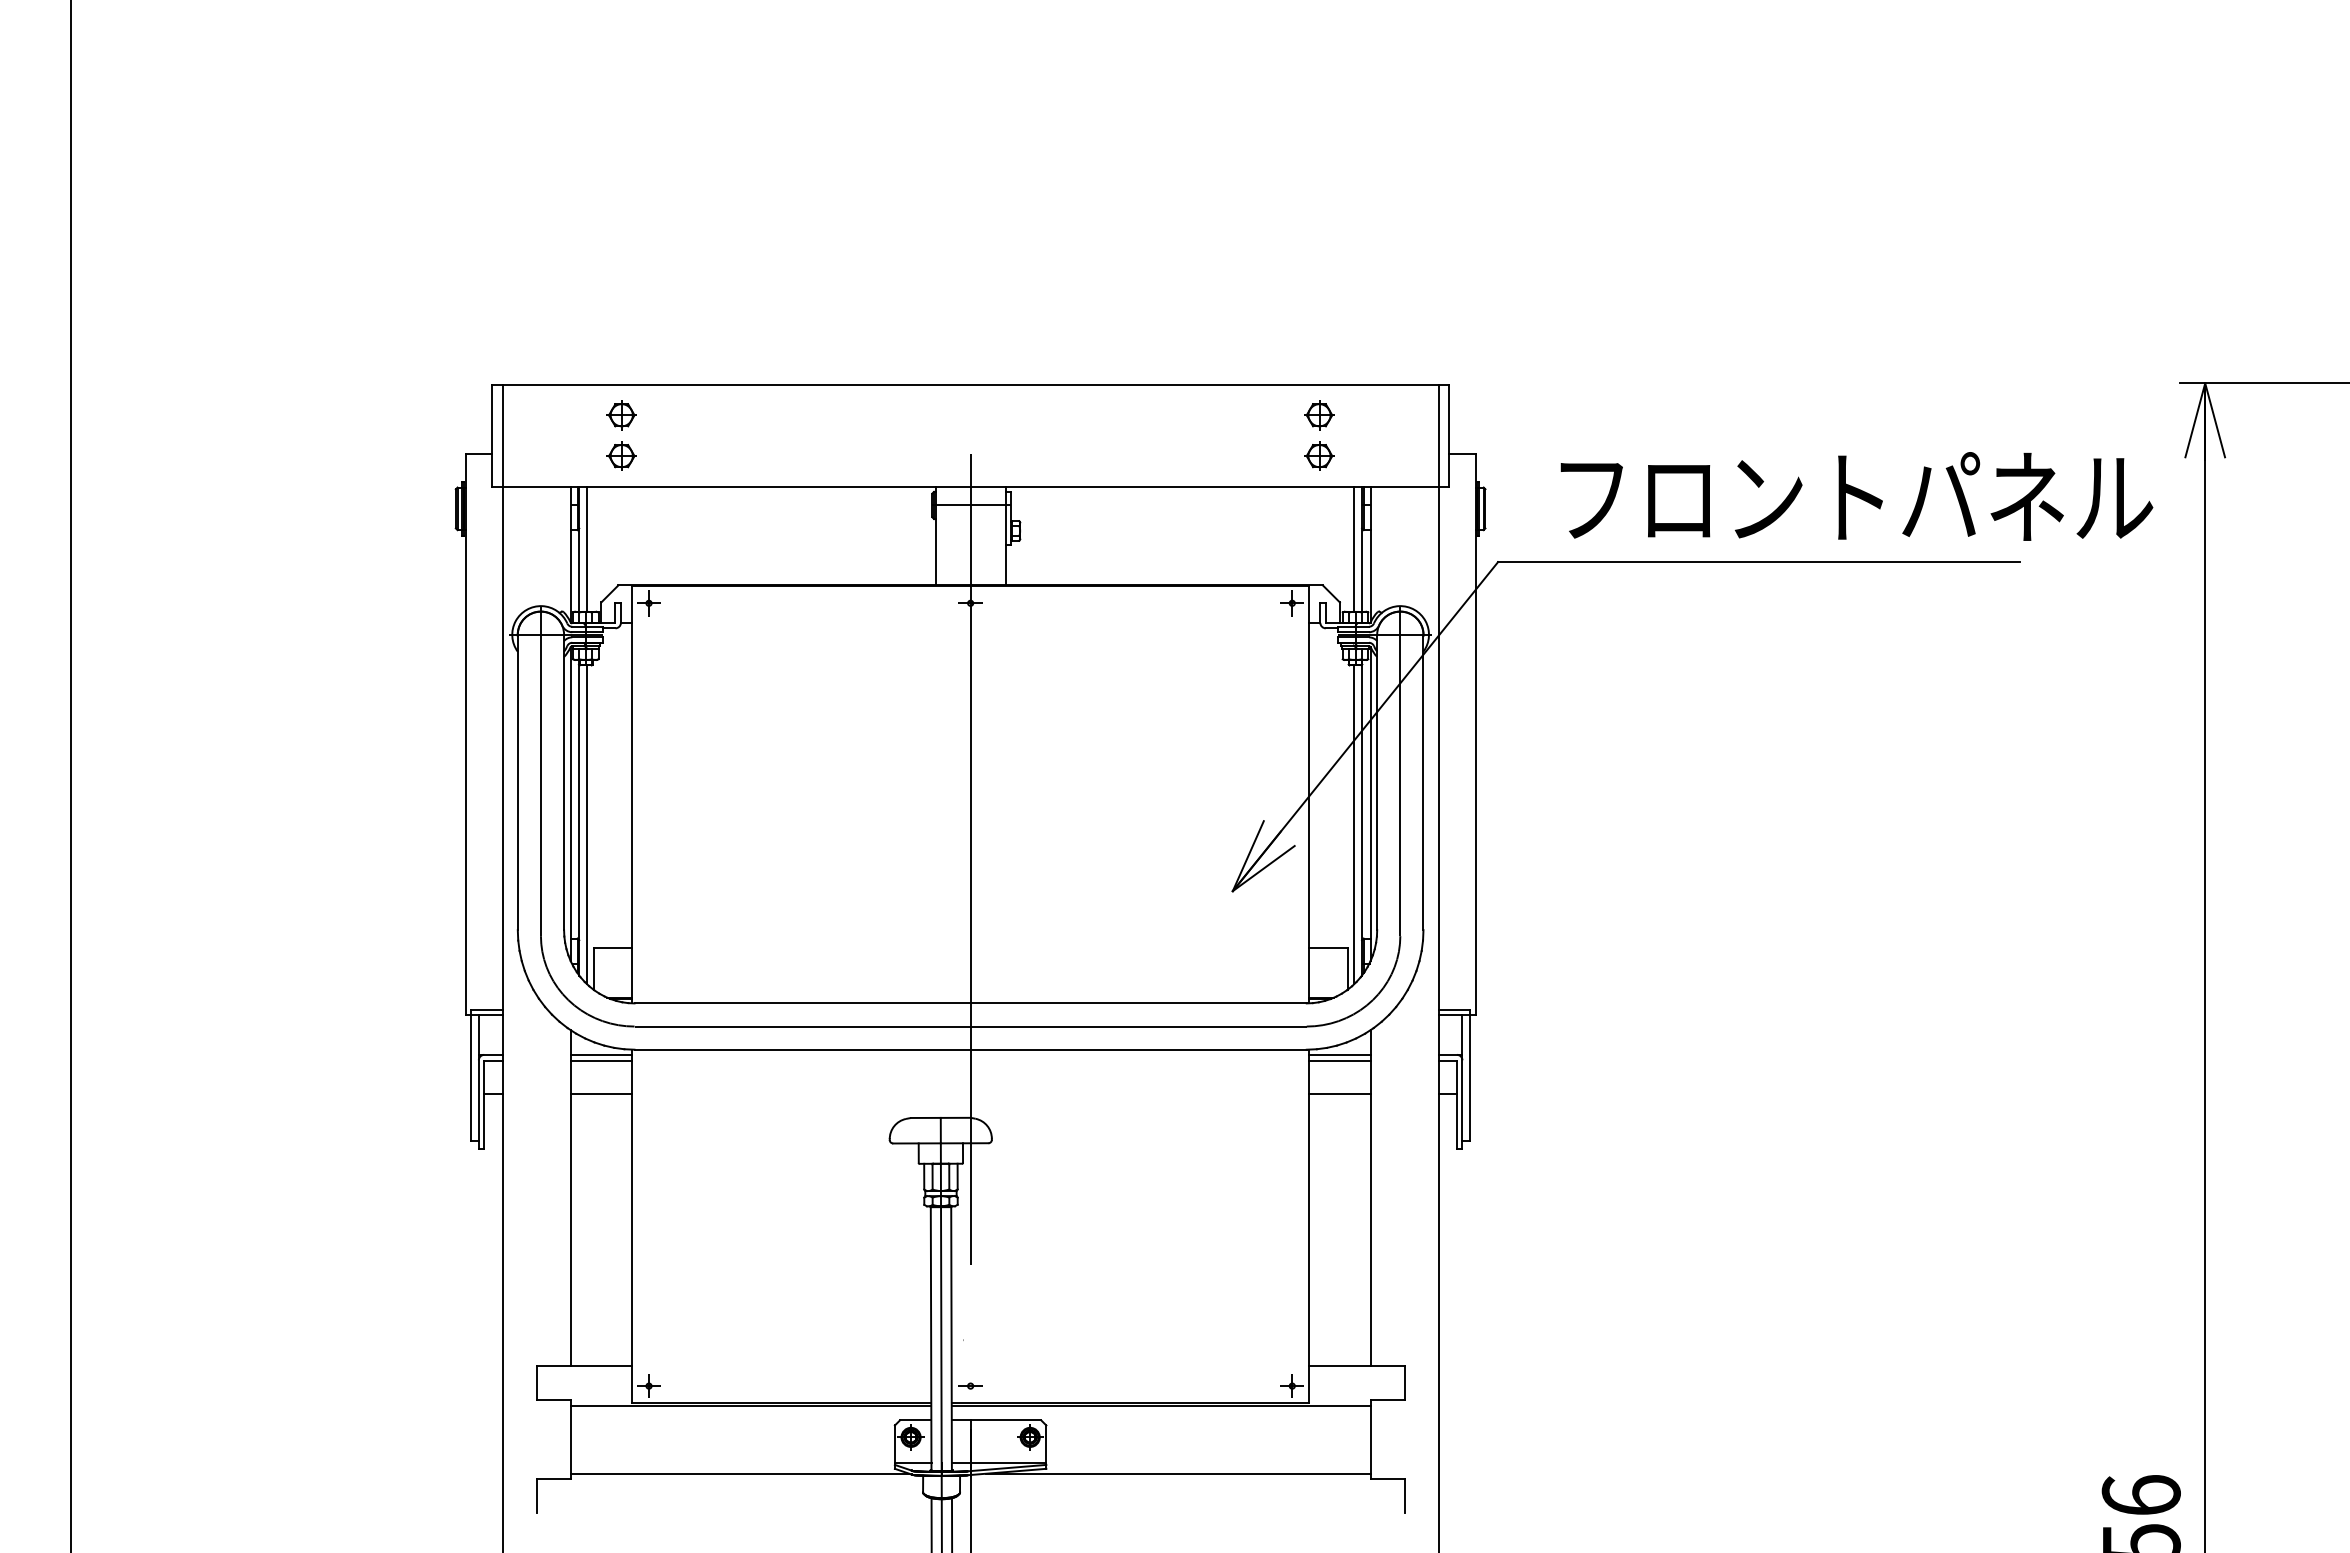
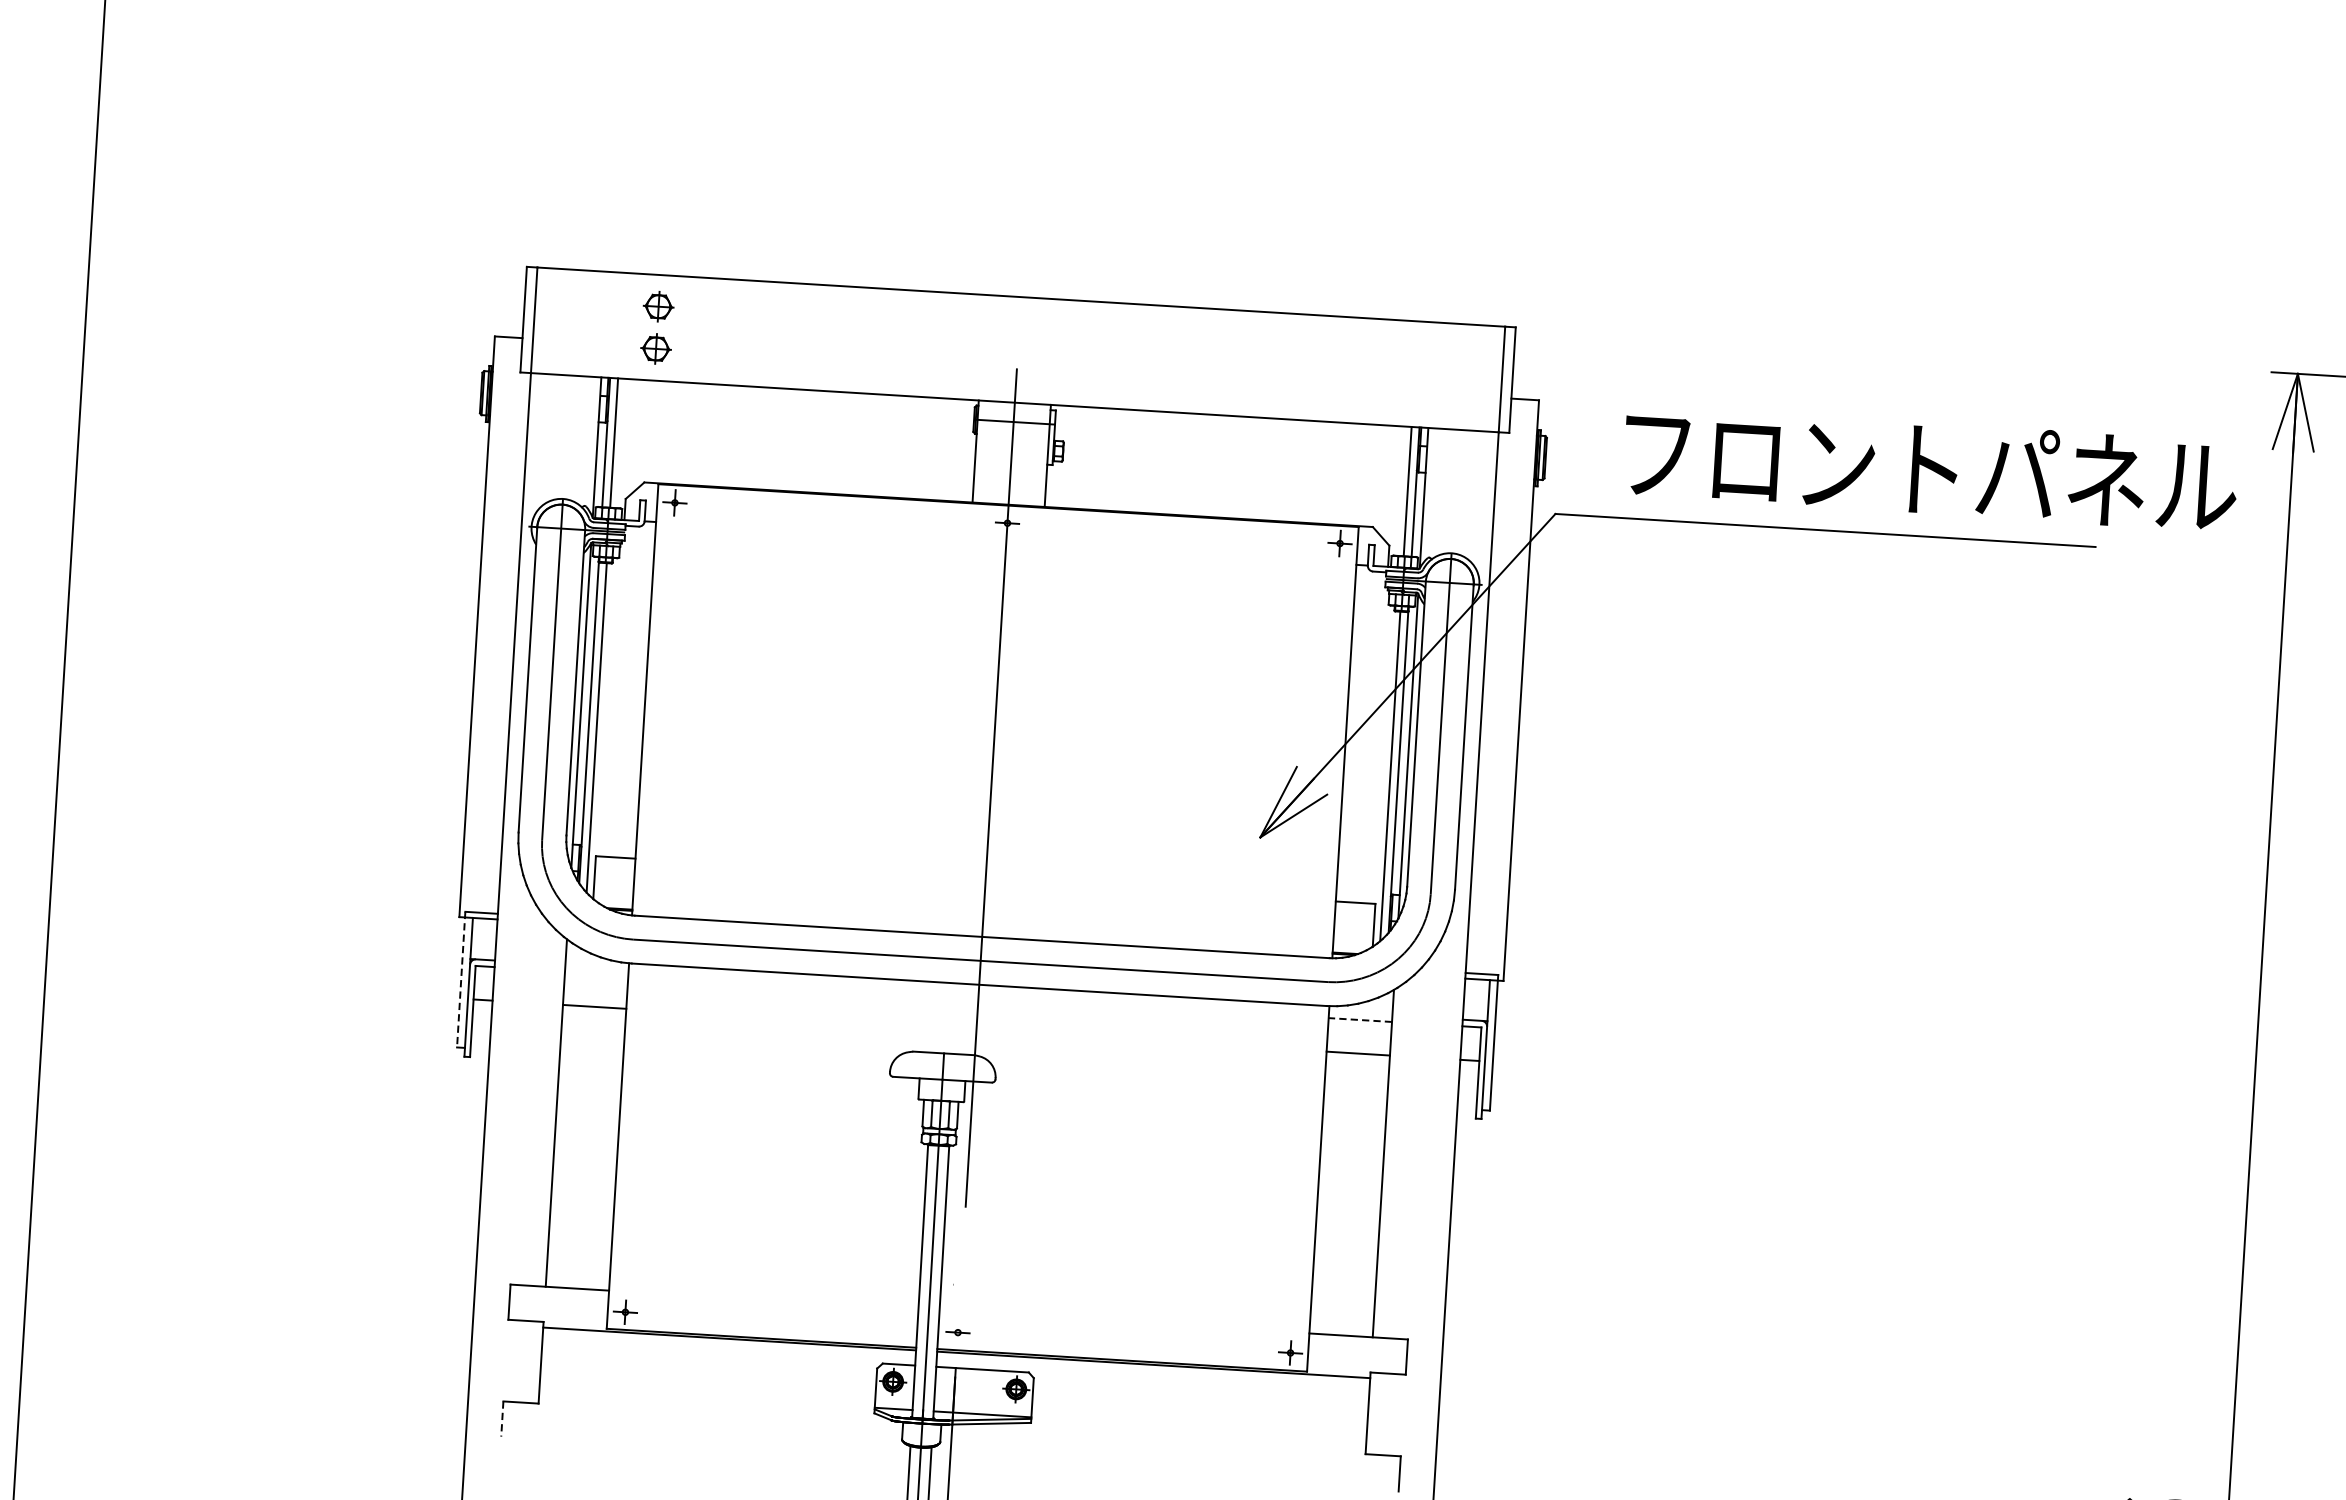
part: (1319, 415) -> (1380, 351), removed
part: (1319, 455) -> (1377, 392), removed
line: (600, 1054) -> (596, 966), removed
line: (1339, 1054) -> (1360, 1013), removed
line: (600, 1061) -> (595, 973), removed
line: (1339, 1061) -> (1359, 1020), solid -> dashed
line: (471, 1075) -> (461, 979), solid -> dashed
line: (739, 1473) -> (713, 1408), removed
line: (1177, 1473) -> (1166, 1436), removed
line: (536, 1496) -> (502, 1419), solid -> dashed

